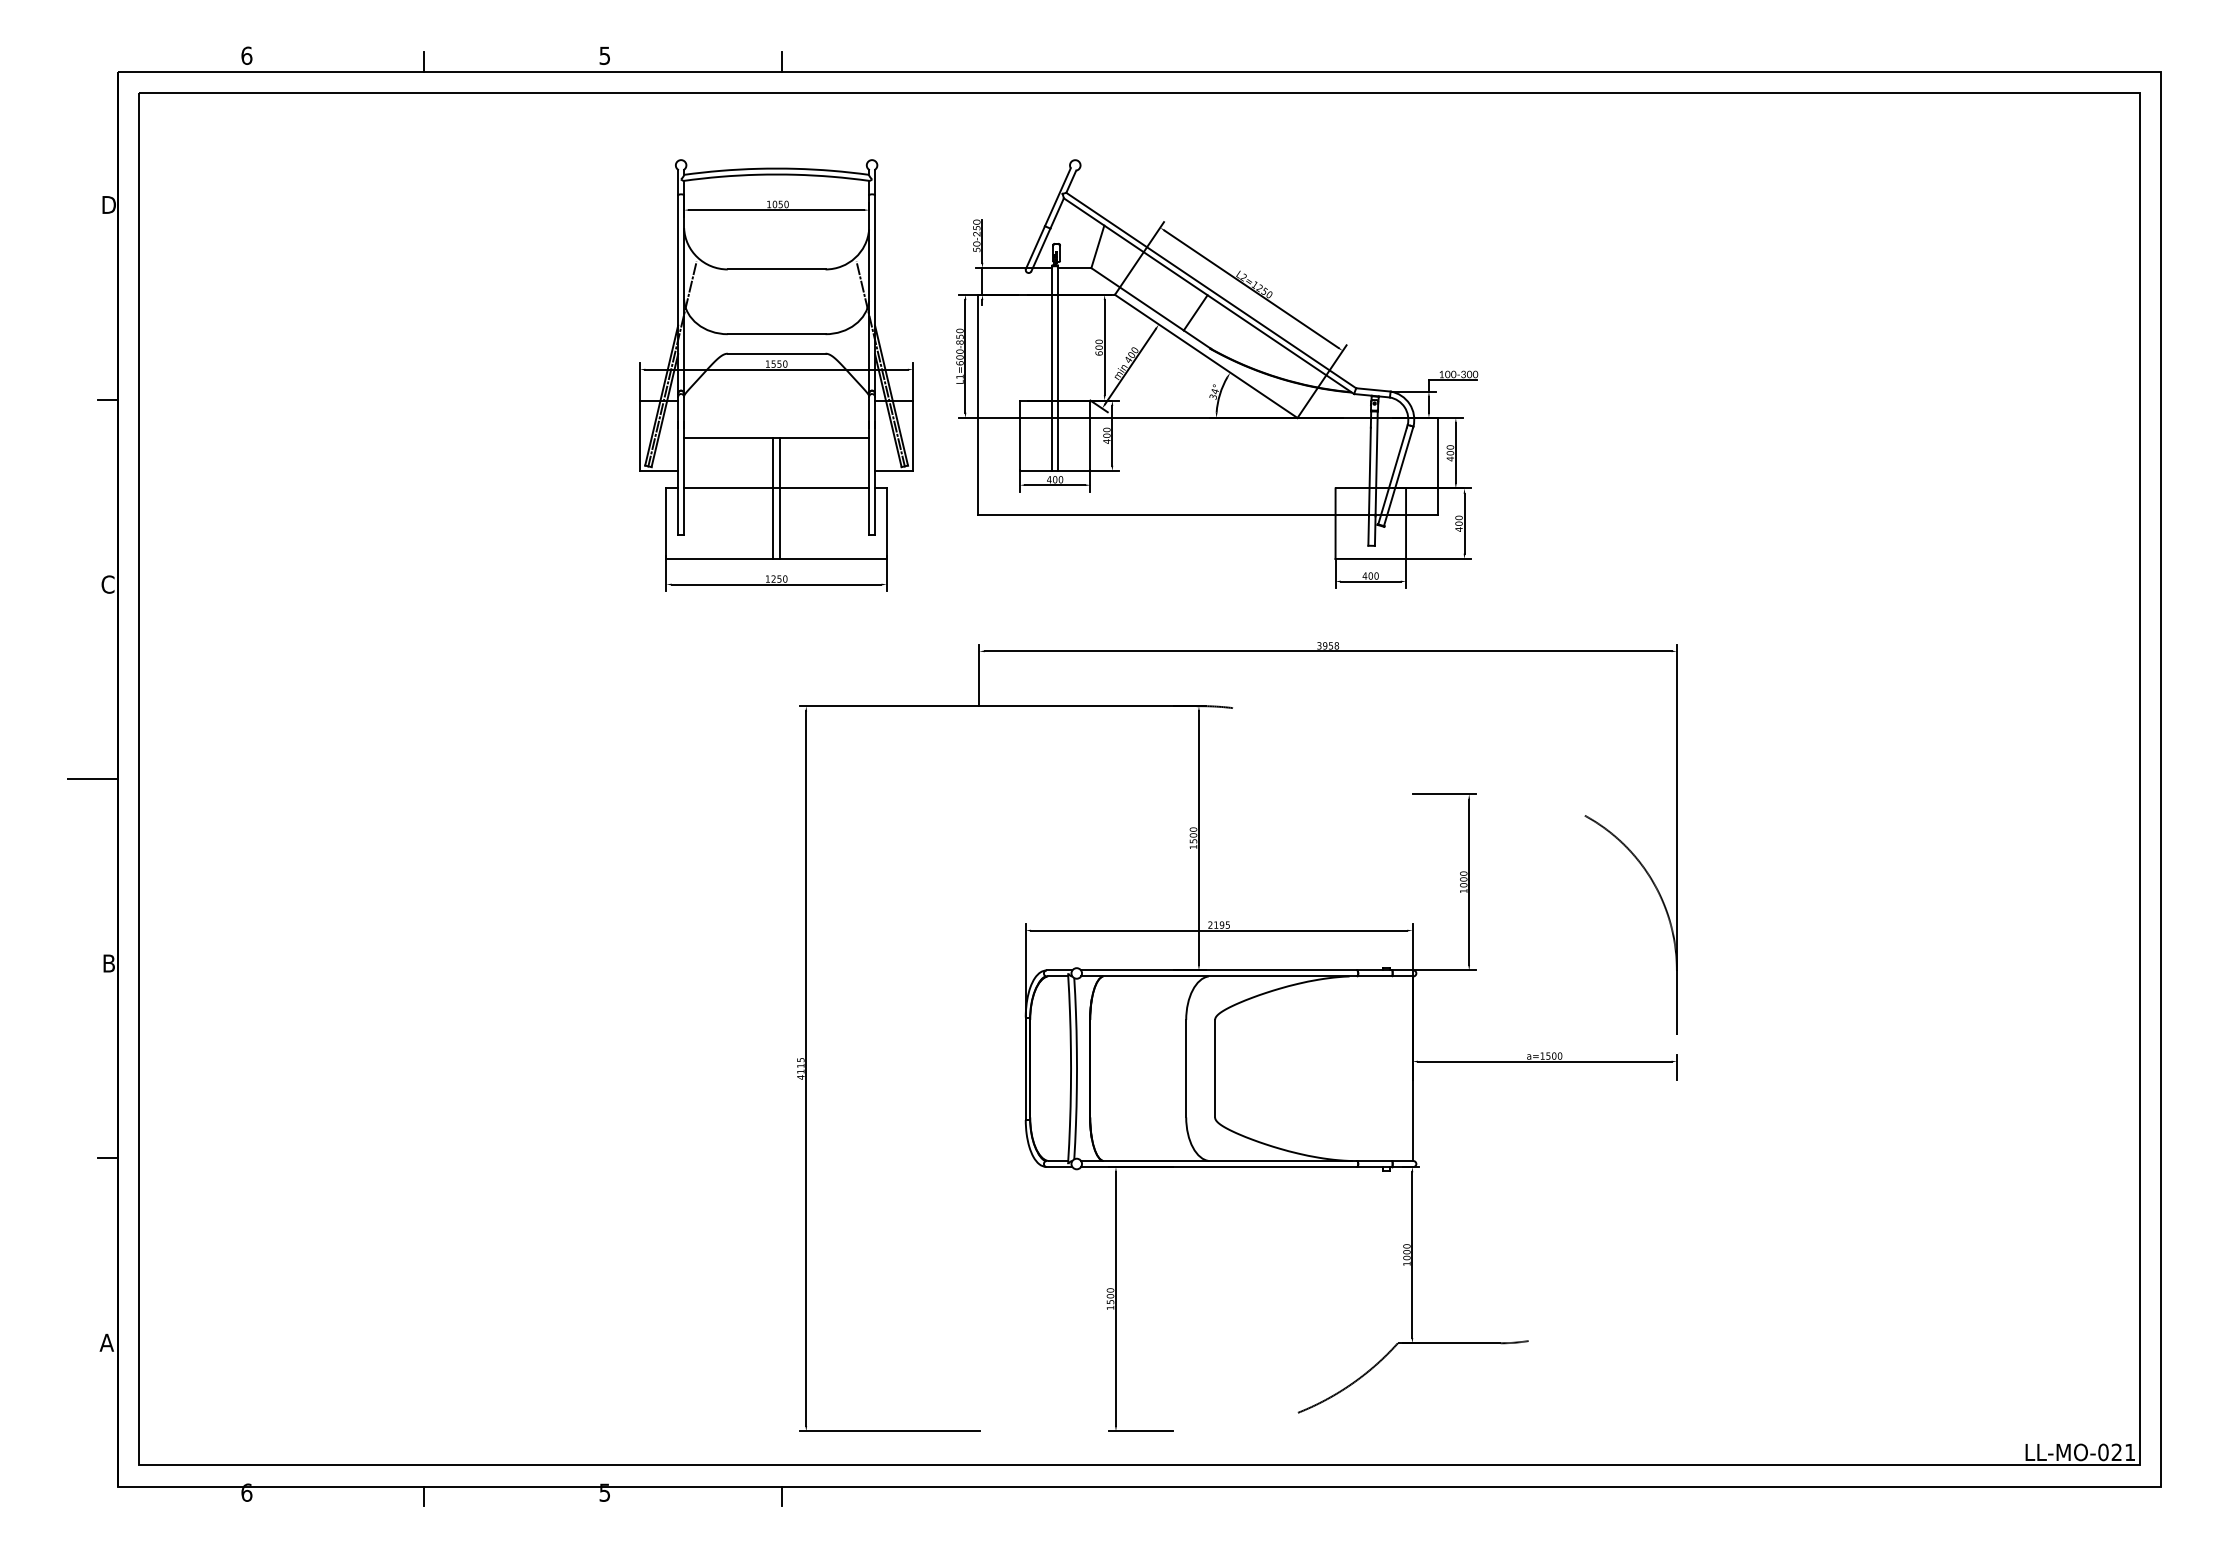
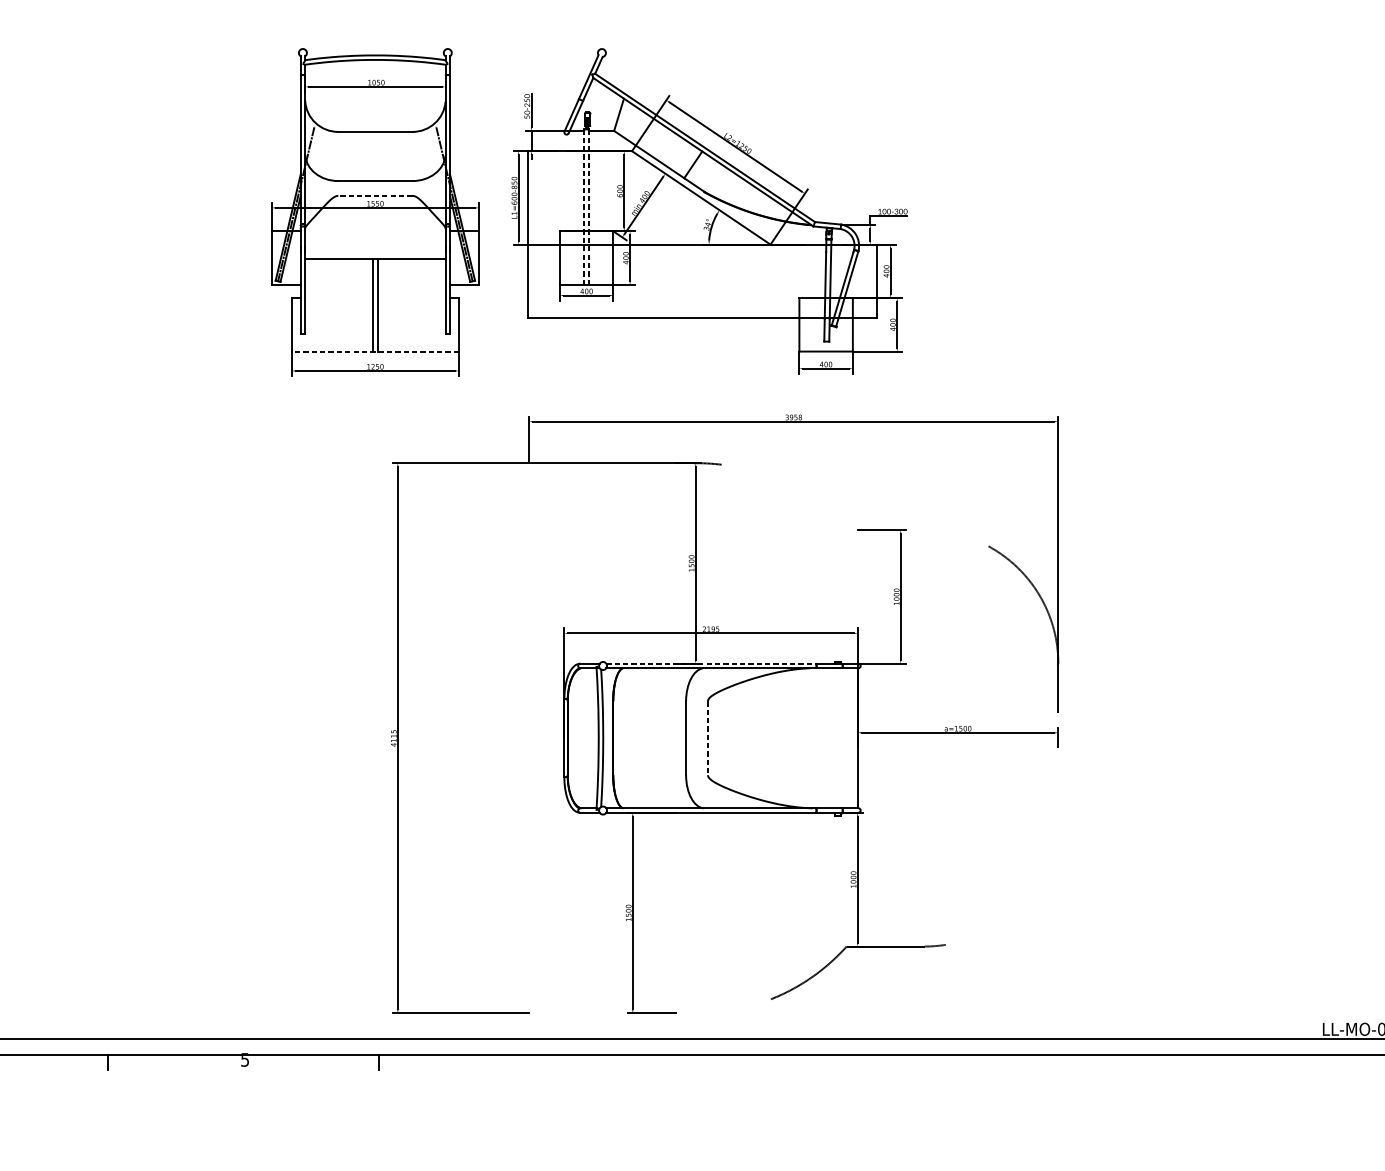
line: (776, 353) -> (375, 195), solid -> dashed
line: (1051, 368) -> (583, 207), solid -> dashed
line: (1058, 368) -> (589, 207), solid -> dashed
line: (776, 488) -> (375, 298), removed
line: (776, 558) -> (375, 351), solid -> dashed
line: (1219, 970) -> (711, 663), solid -> dashed
line: (1215, 1068) -> (708, 738), solid -> dashed

